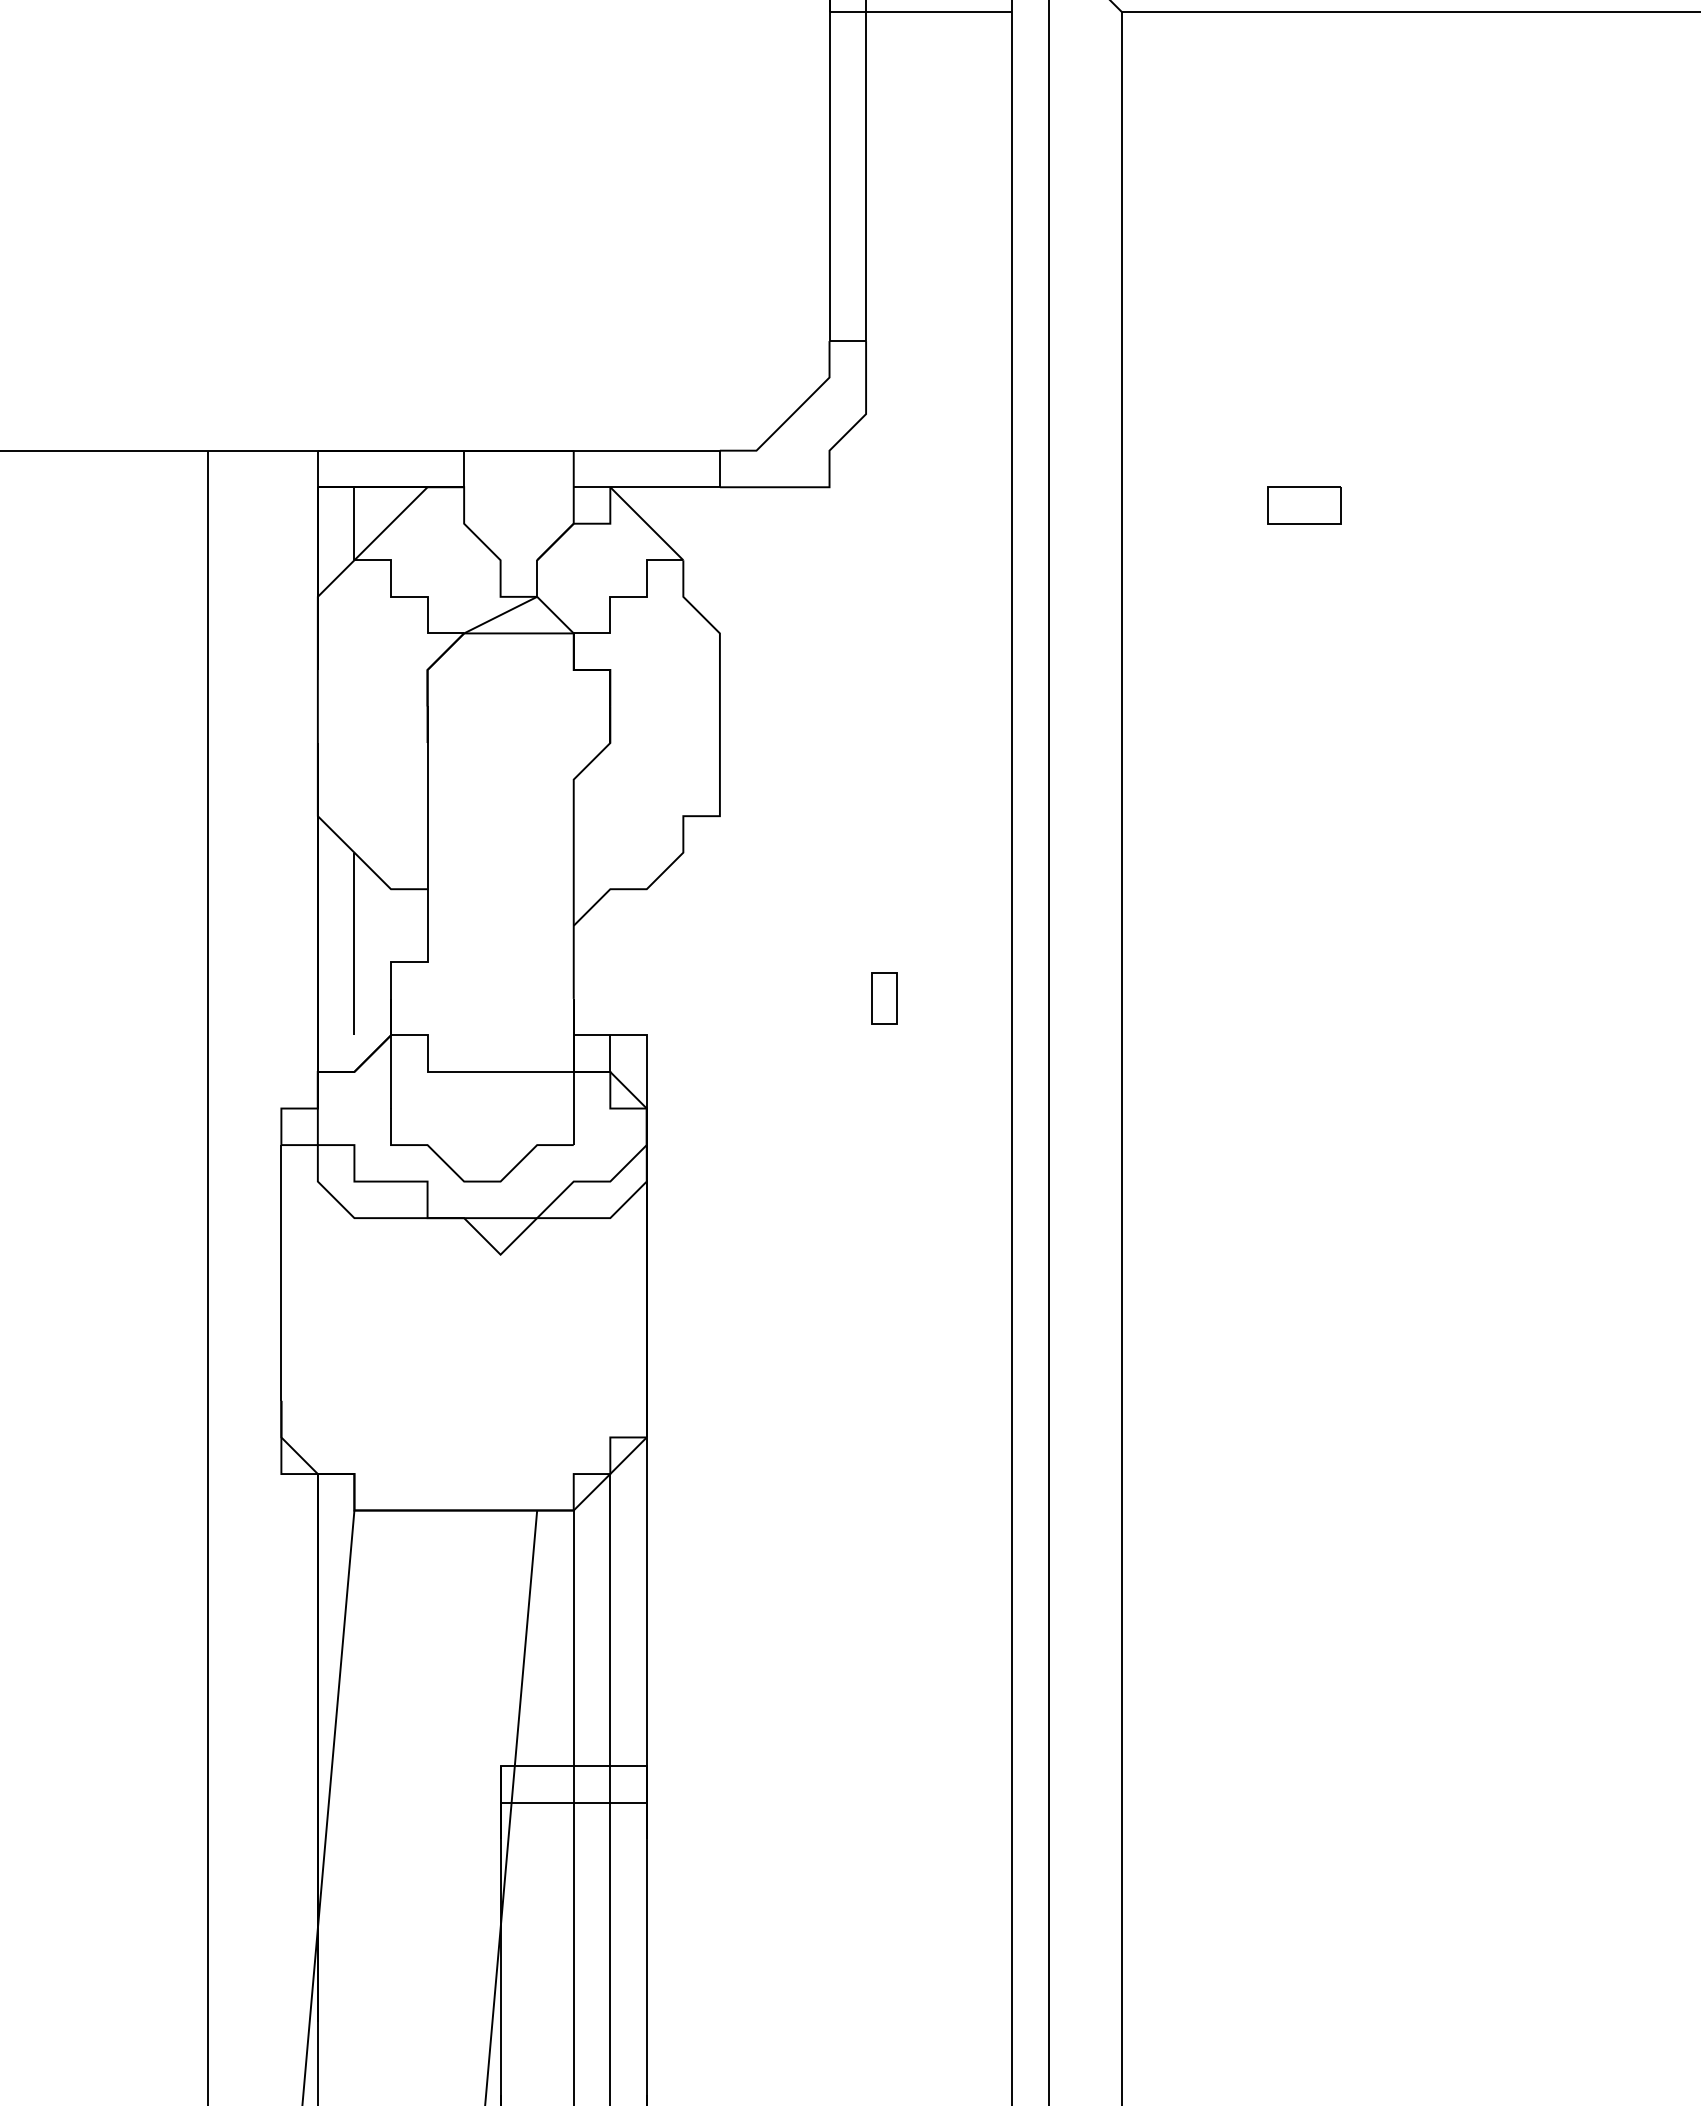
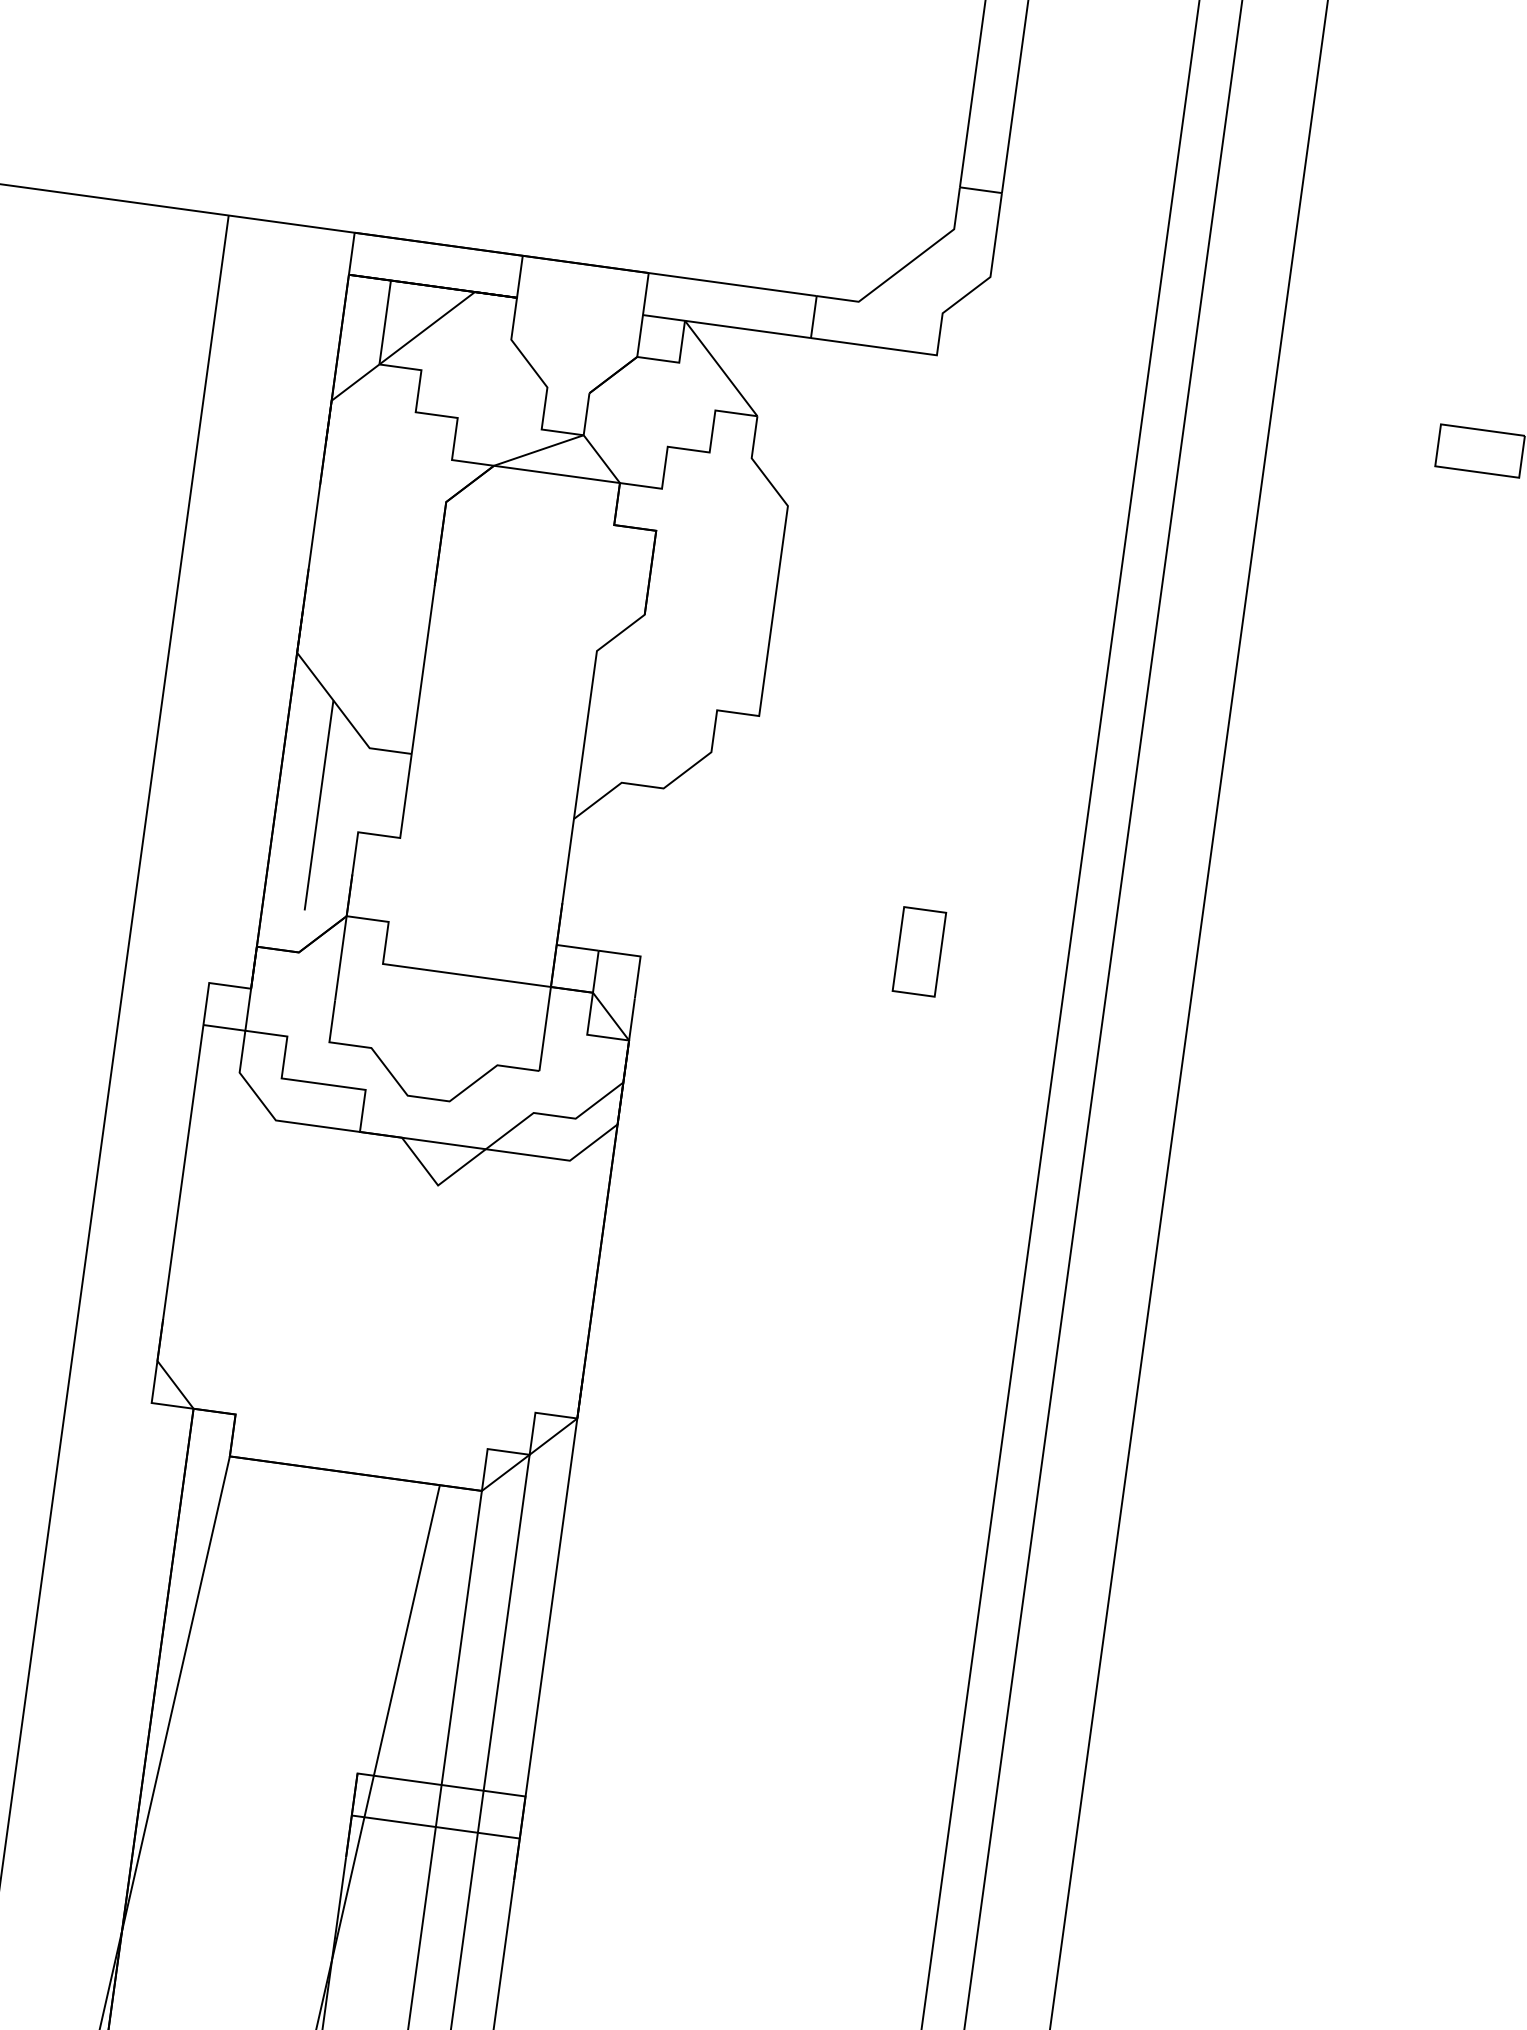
part: (884, 998) -> (919, 951), size x1.43

